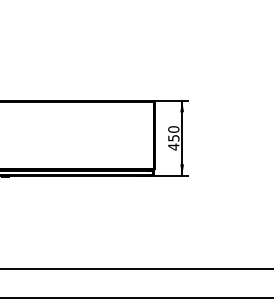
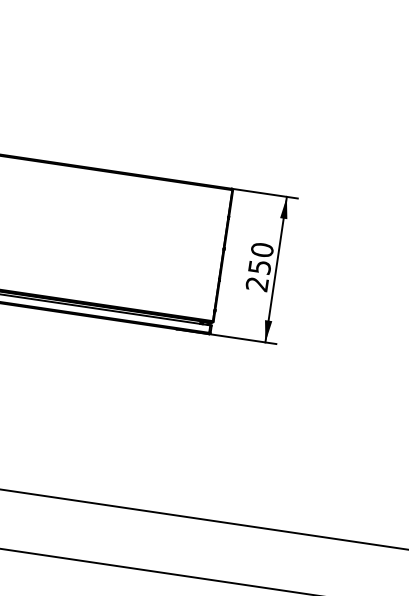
text: (173, 146) -> (256, 283), 450 -> 250

